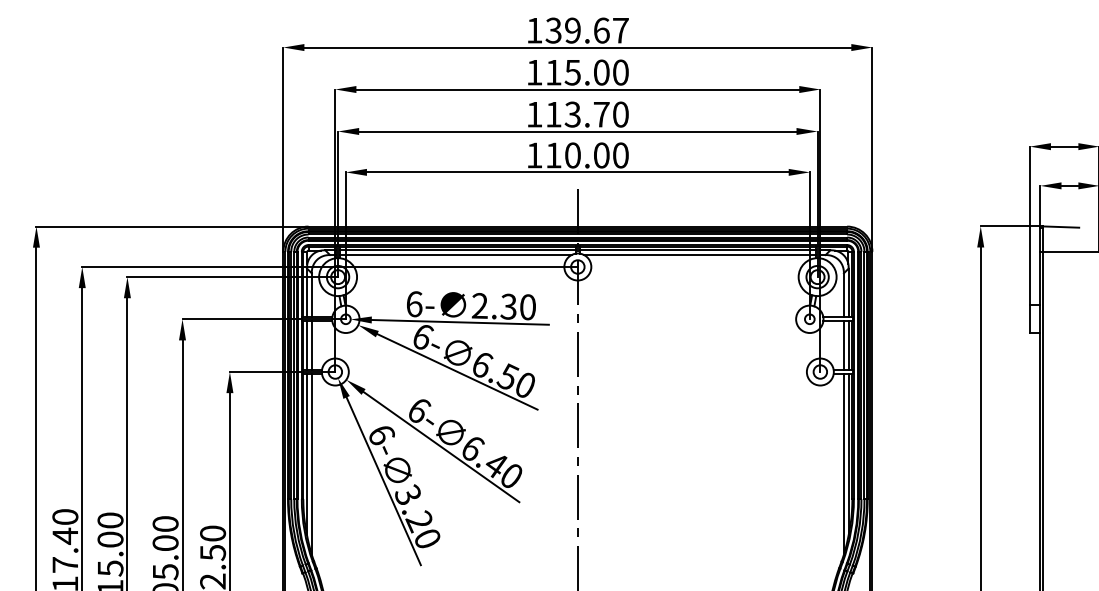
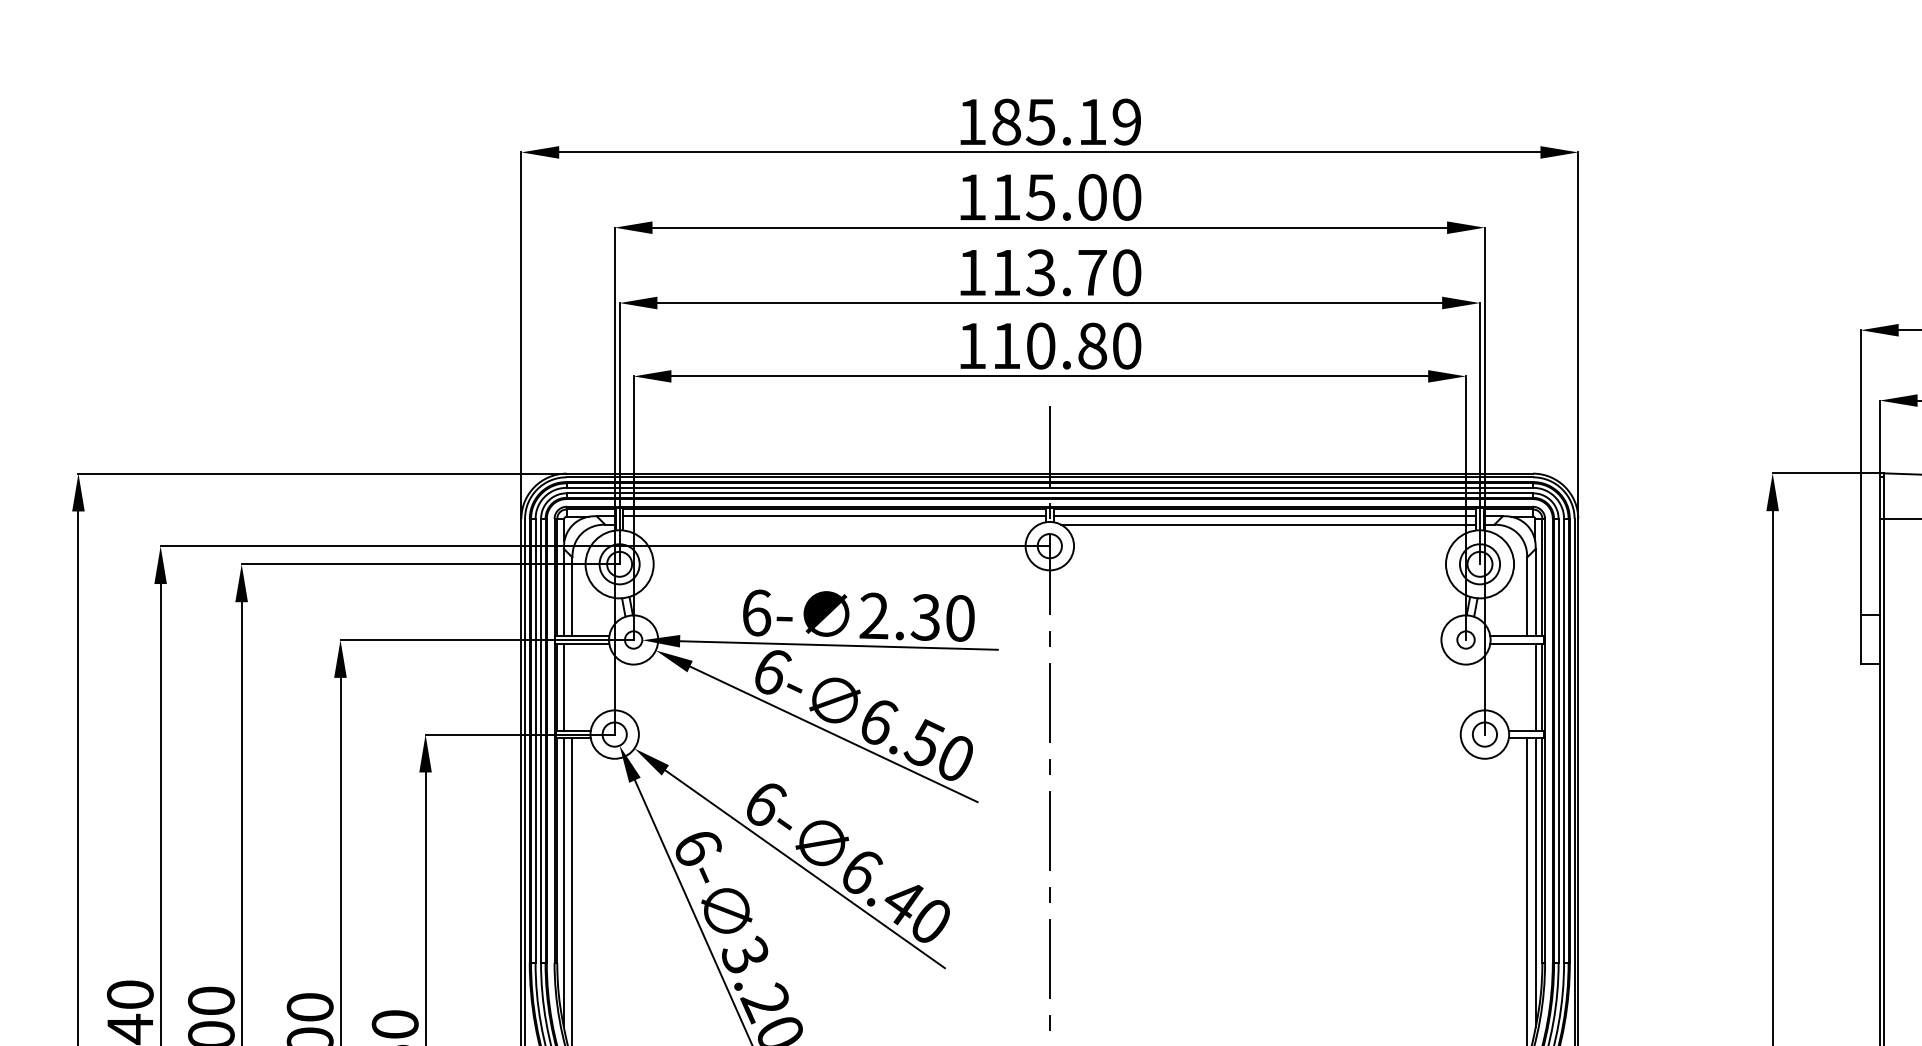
text: (586, 30) -> (1065, 121), 139.67 -> 185.19
text: (601, 155) -> (1092, 346), 110.00 -> 110.80
line: (455, 255) -> (830, 525), removed
line: (311, 345) -> (571, 686), removed
line: (843, 345) -> (1526, 686), removed

